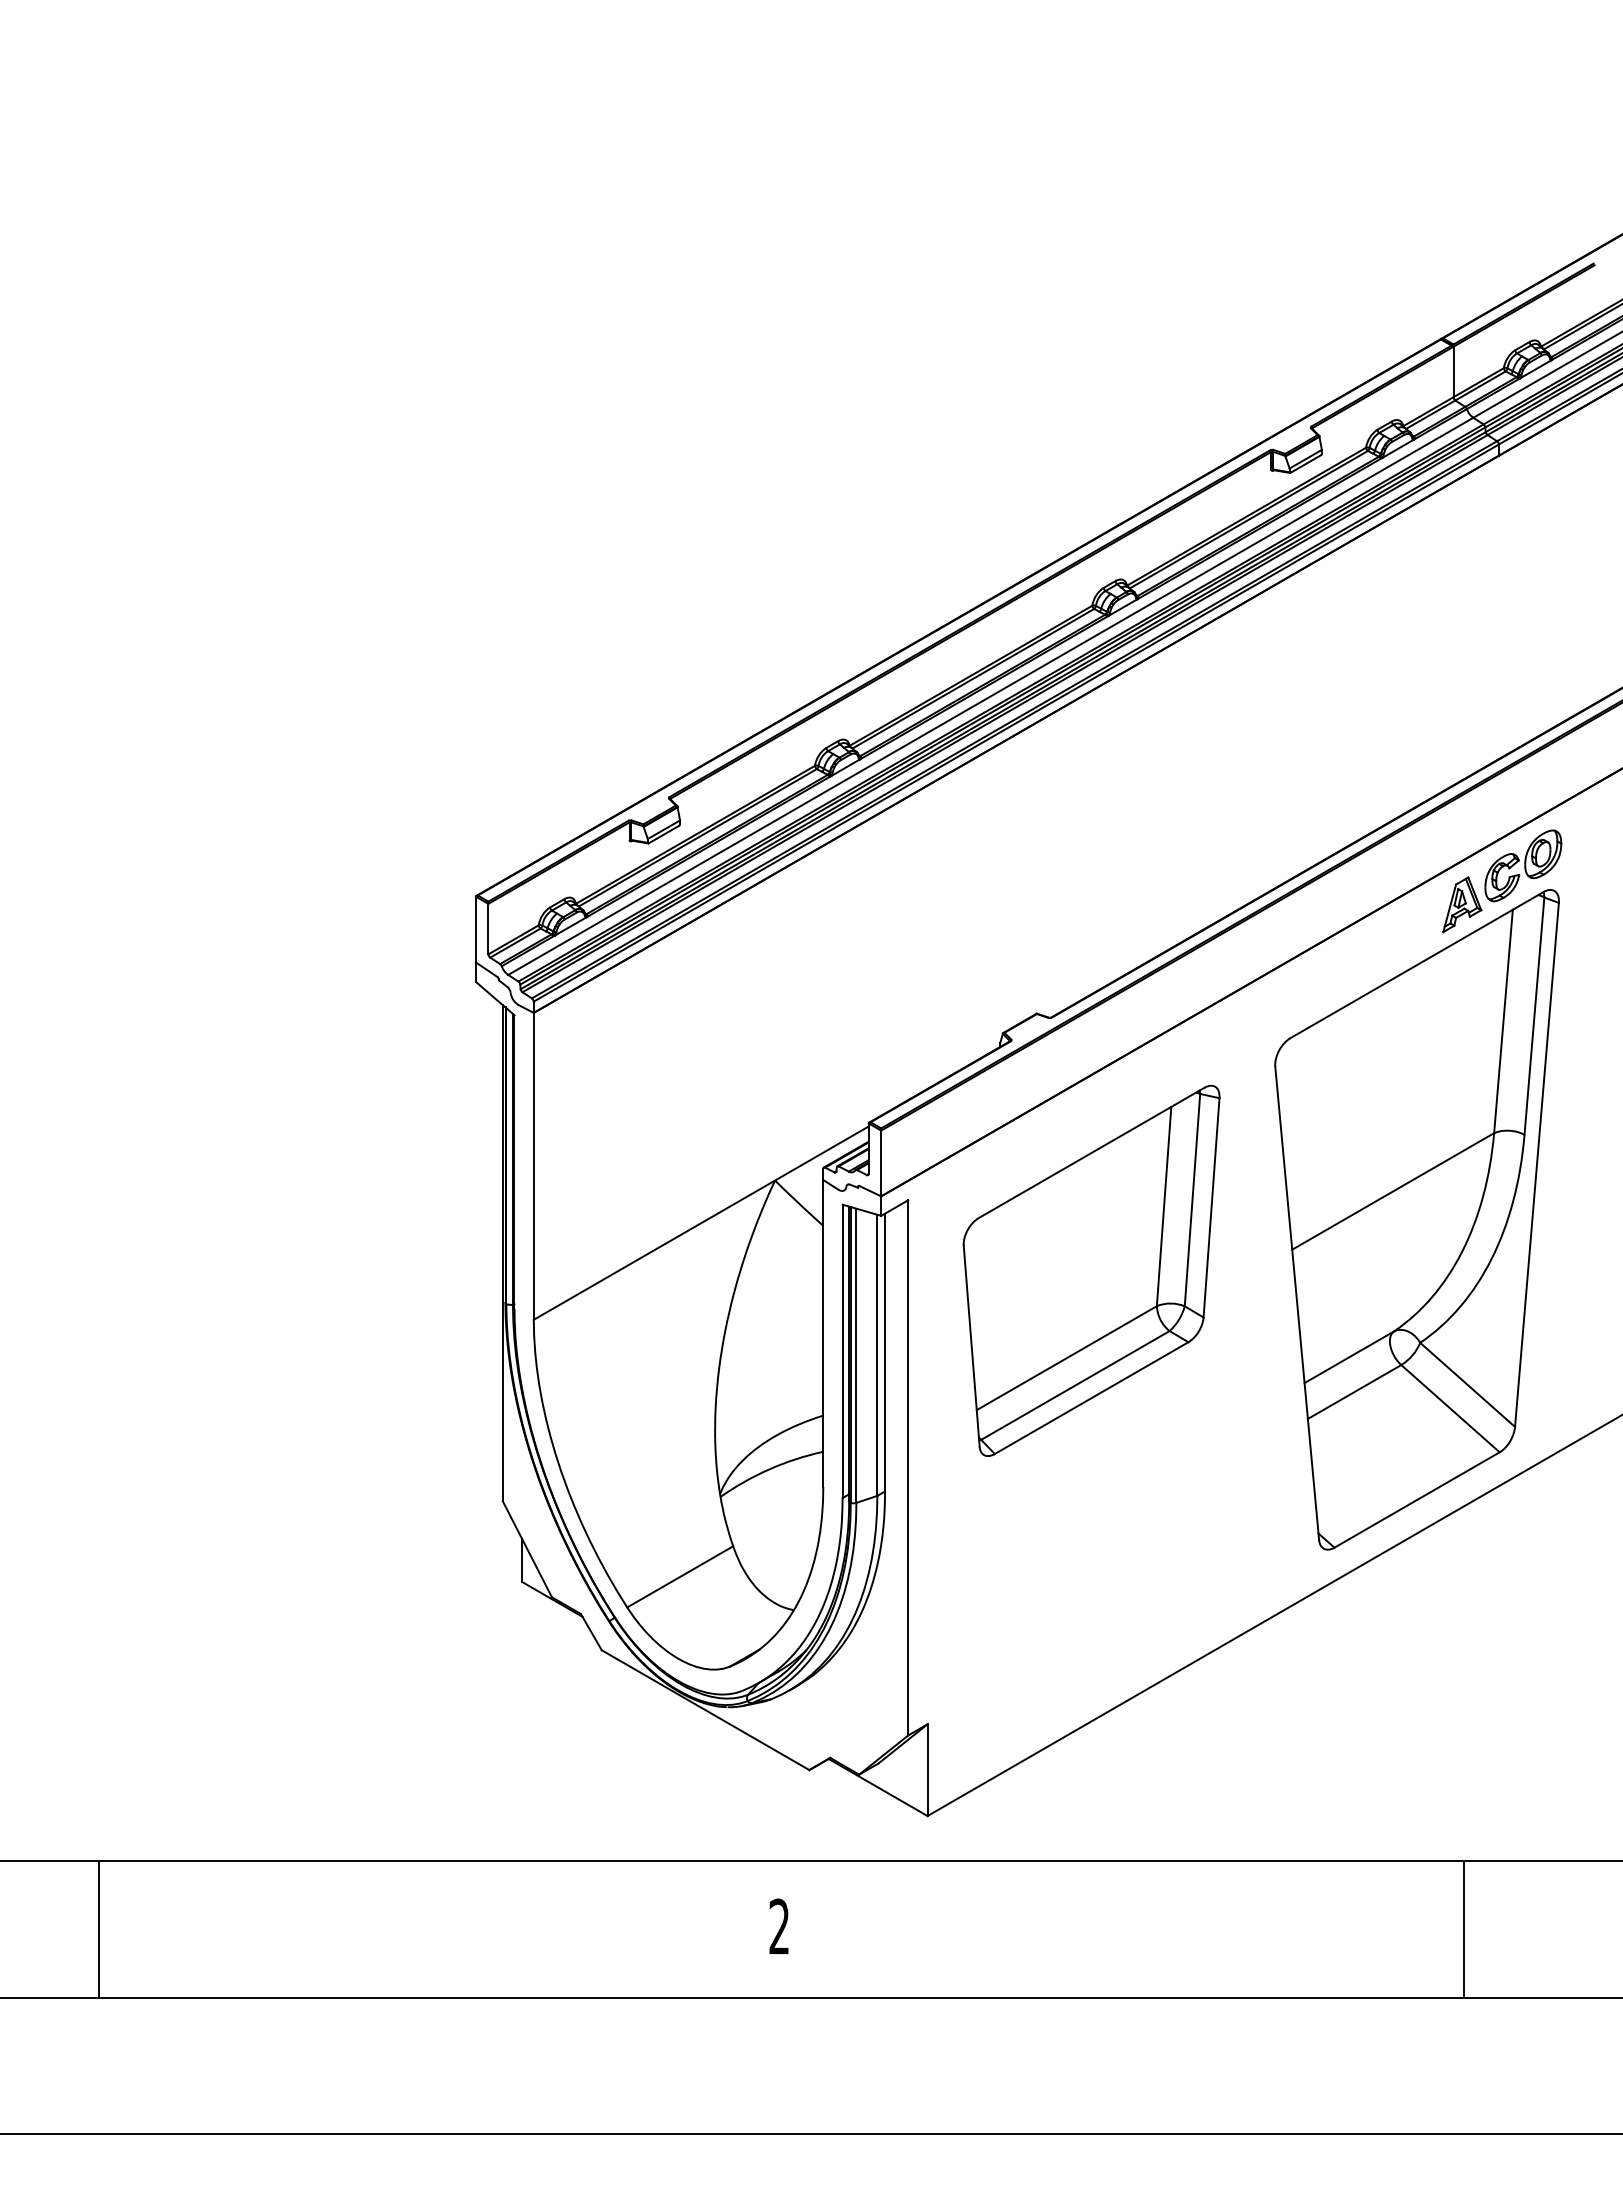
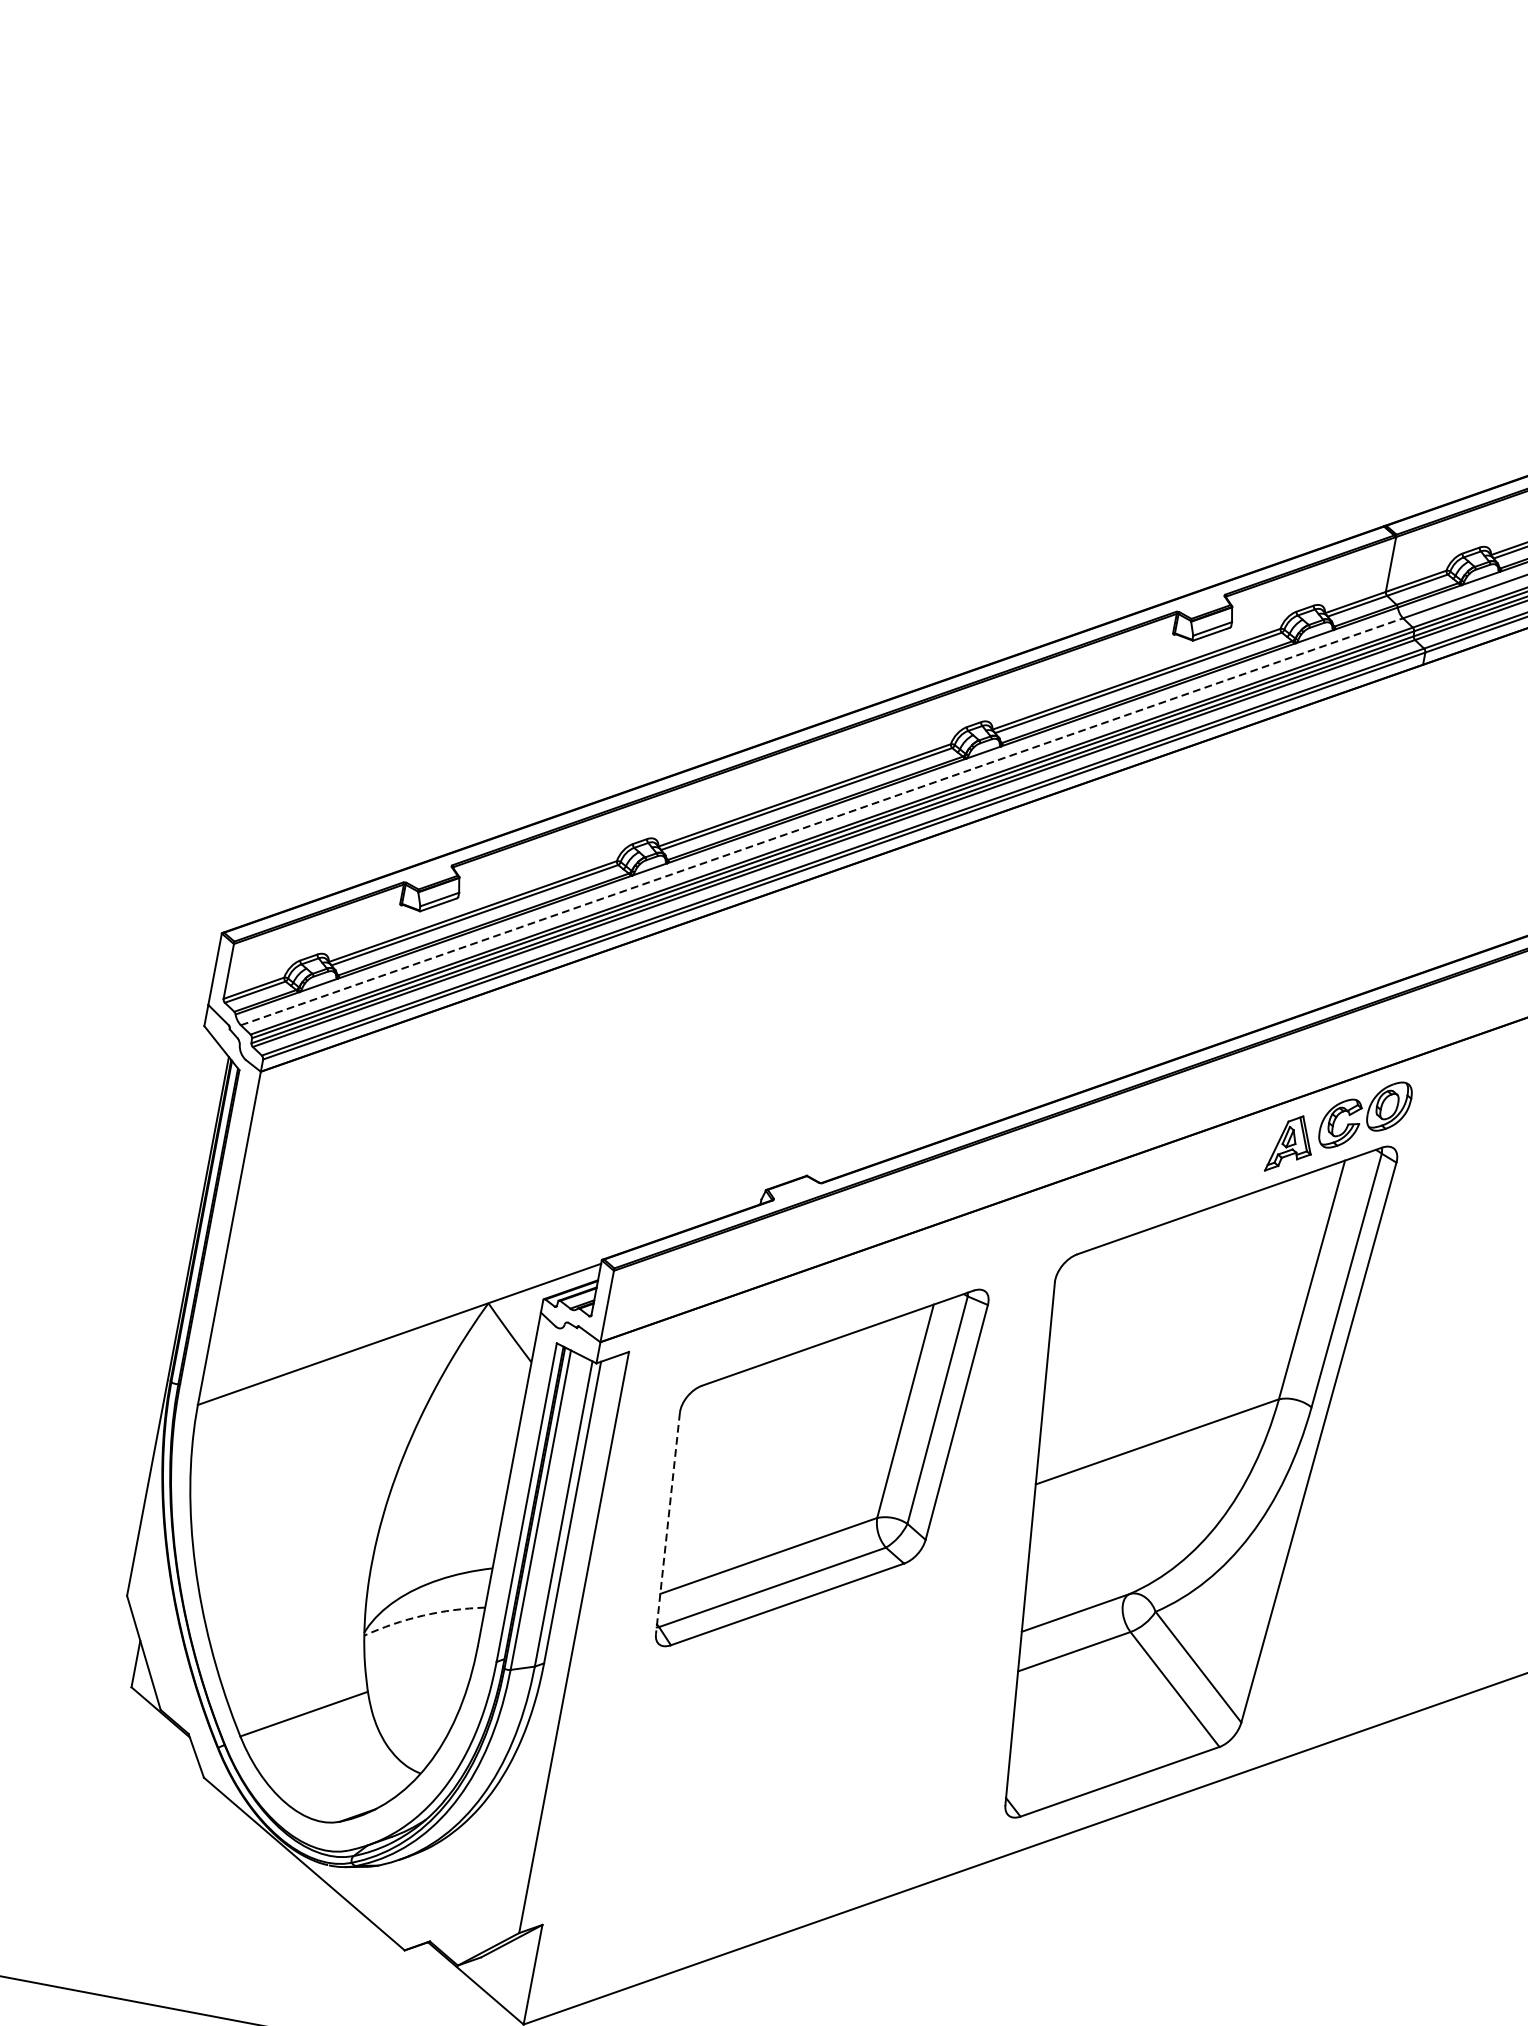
line: (991, 696) -> (822, 822), solid -> dashed
line: (971, 1346) -> (667, 1523), solid -> dashed
arc: (769, 1469) -> (423, 1615), solid -> dashed

